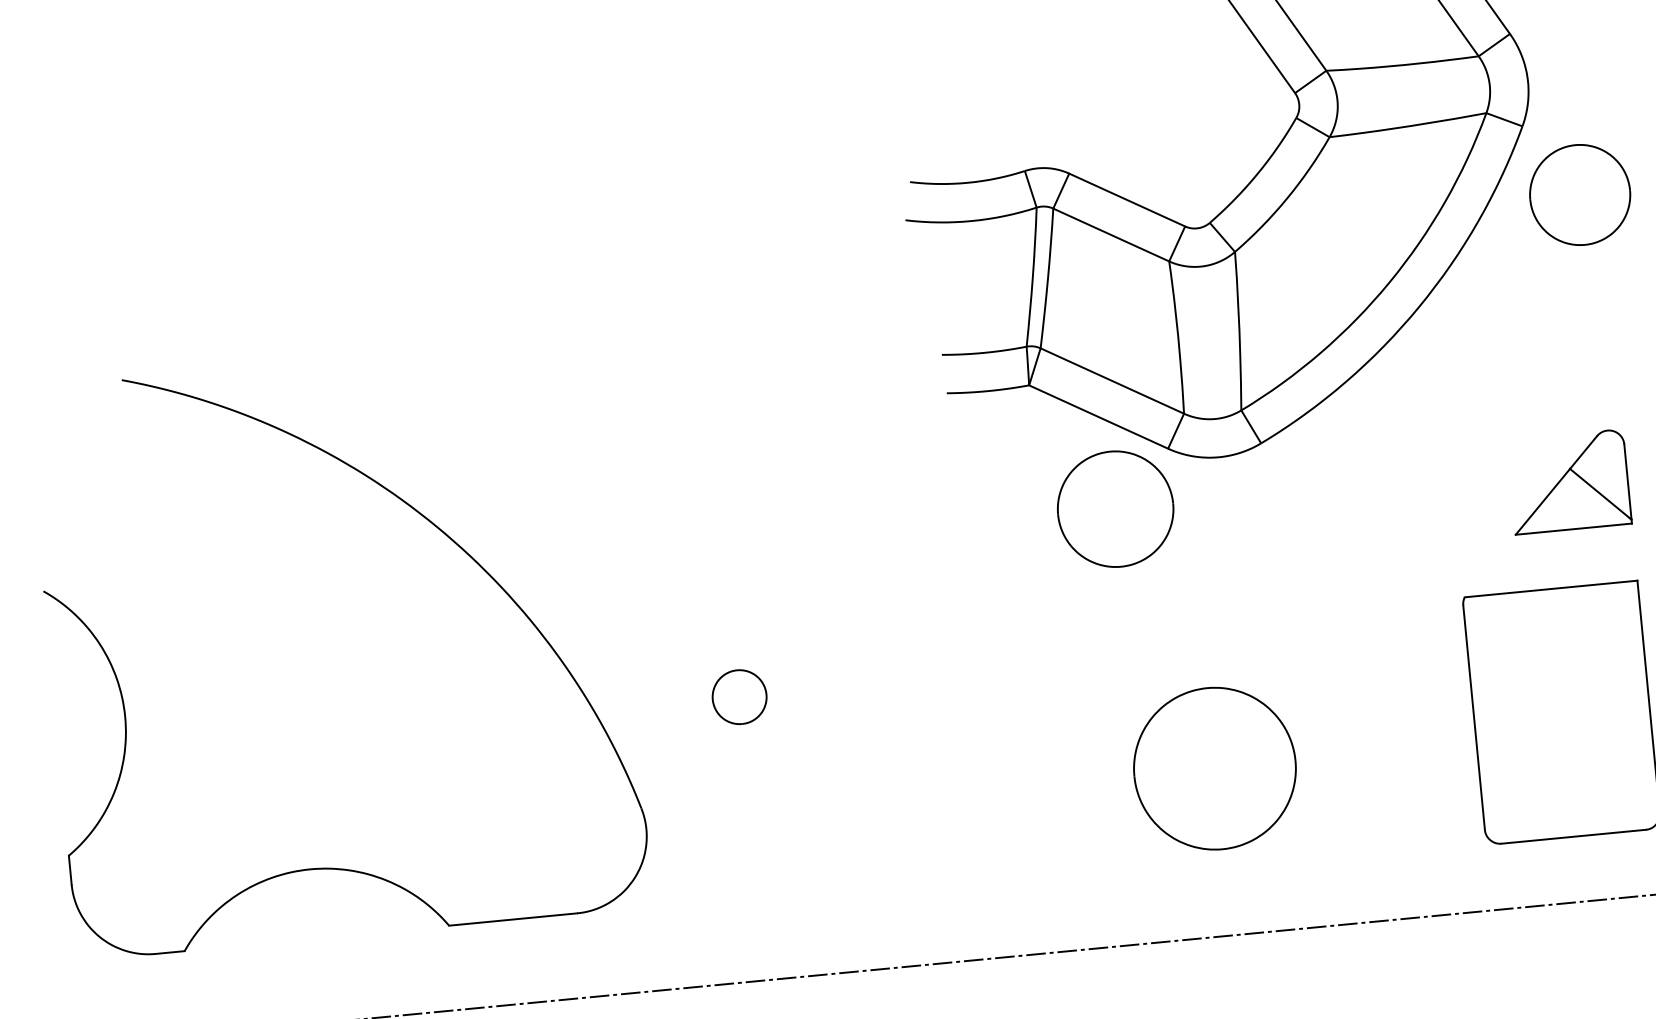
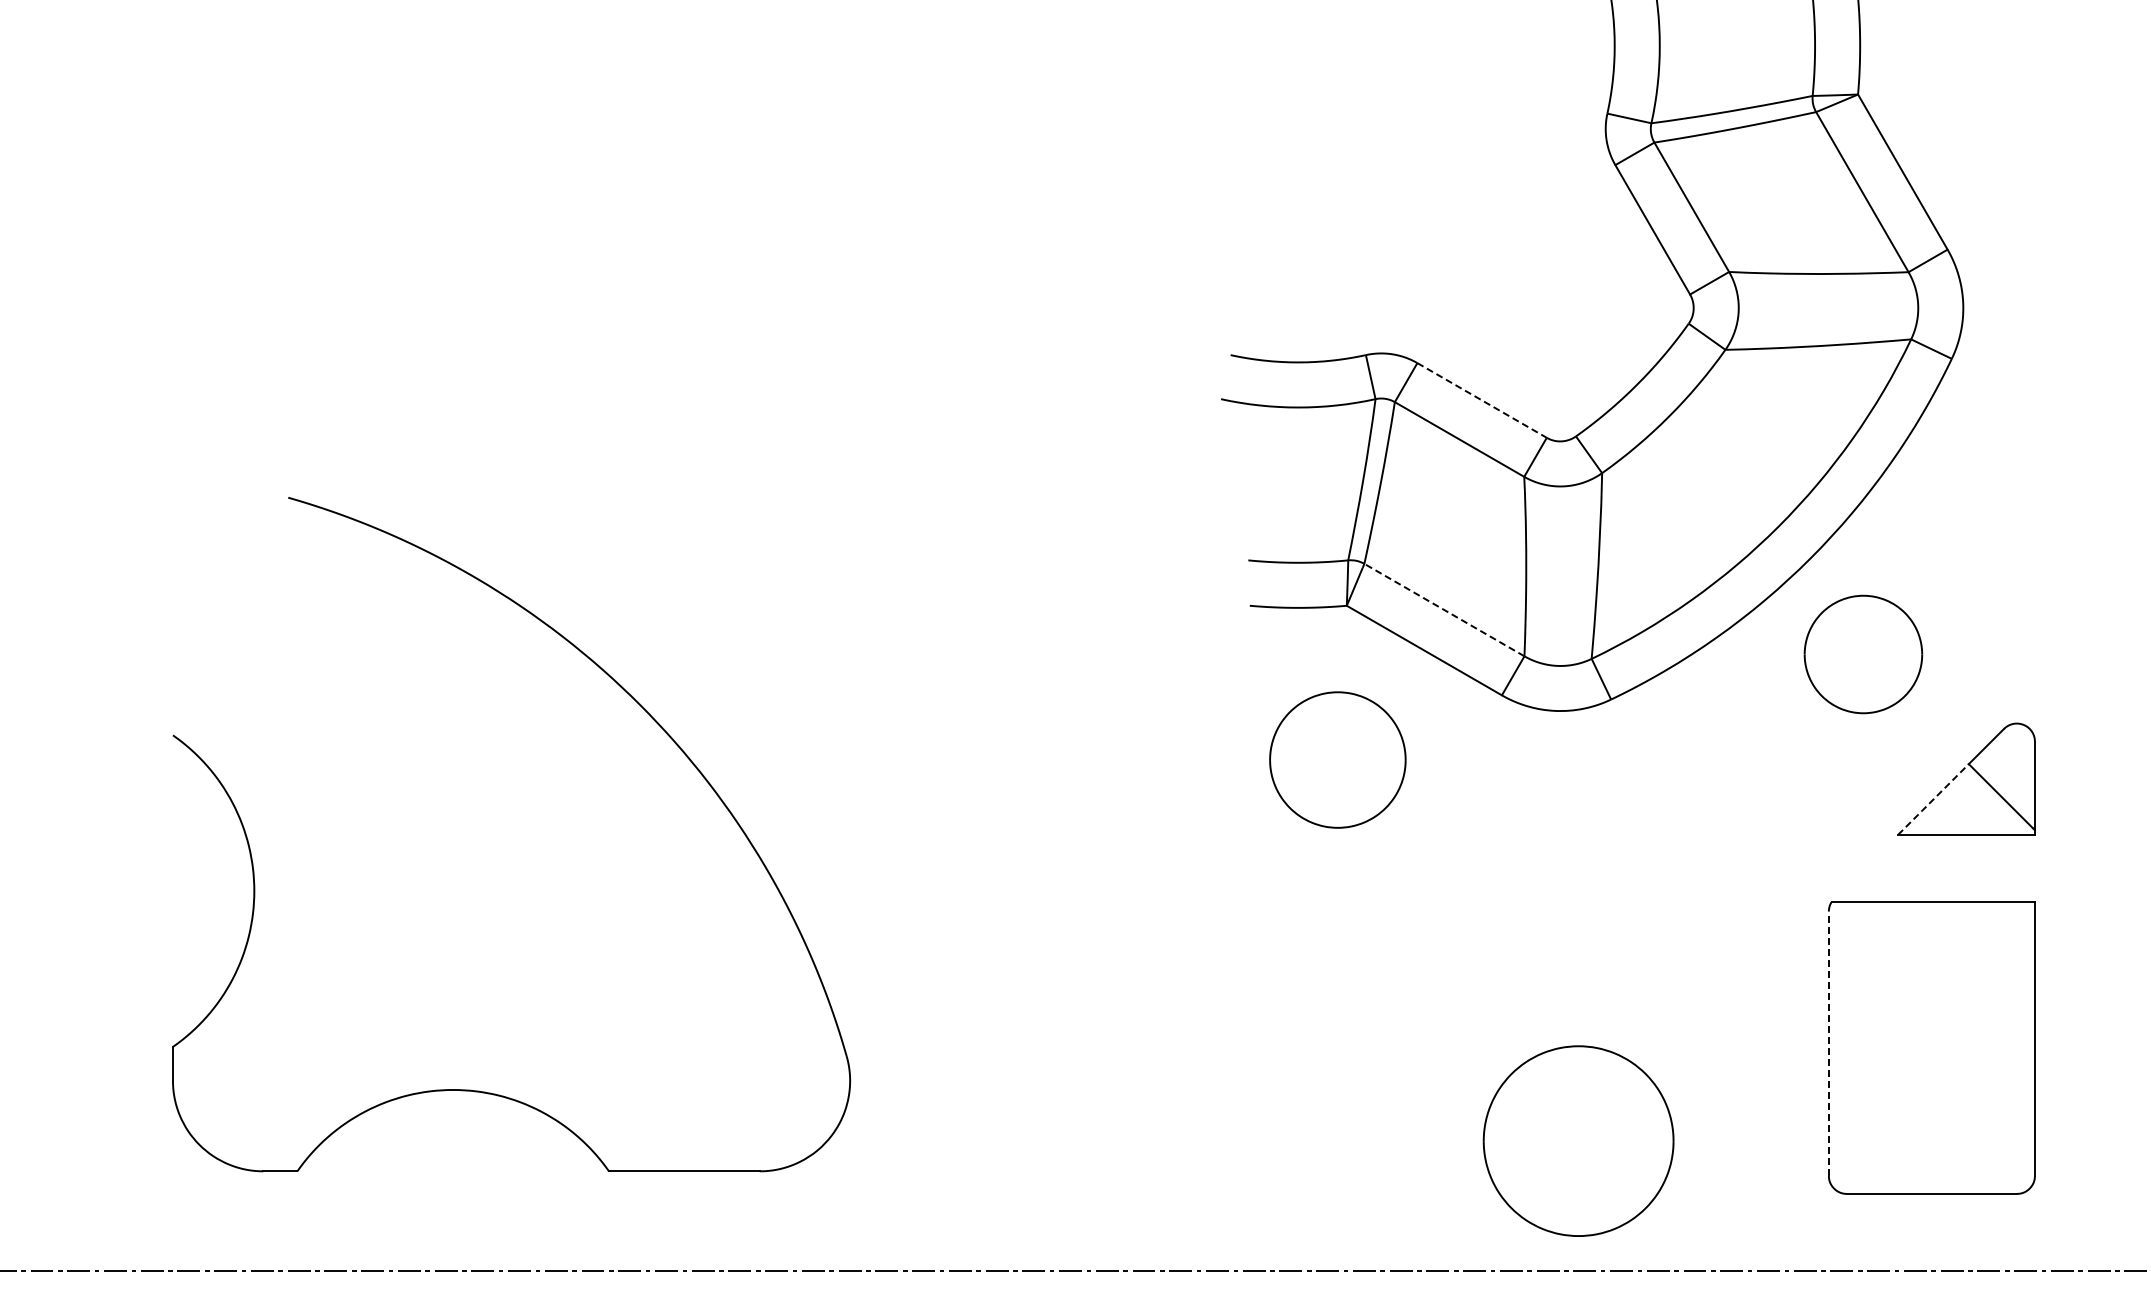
part: (1580, 194) -> (1863, 654), moved
line: (1127, 200) -> (1482, 400), solid -> dashed
line: (1112, 380) -> (1444, 609), solid -> dashed
line: (1542, 501) -> (1933, 799), solid -> dashed
part: (1115, 508) -> (1337, 759), moved
part: (739, 696) -> (973, 936), removed
line: (1473, 717) -> (1828, 1043), solid -> dashed
part: (1214, 768) -> (1578, 1140), moved

